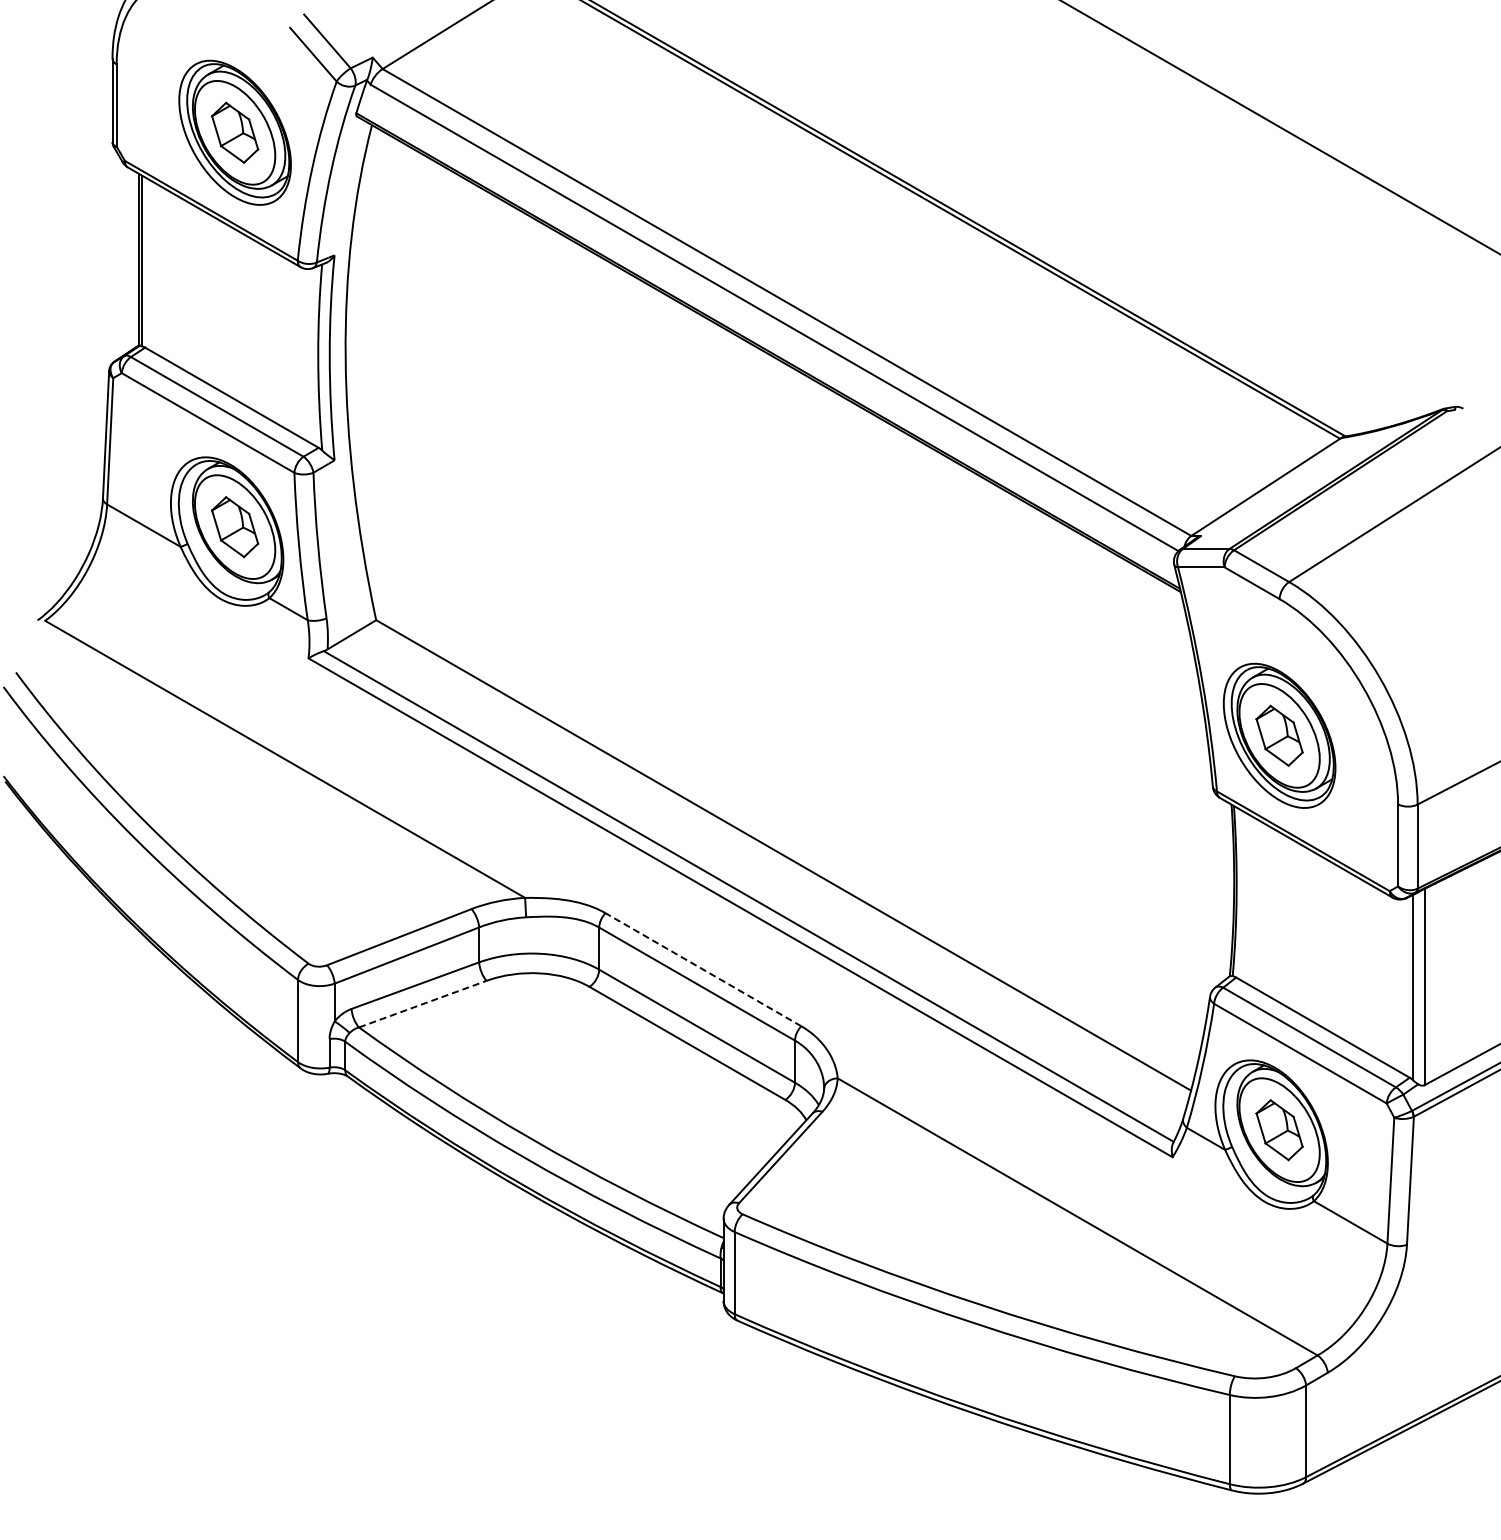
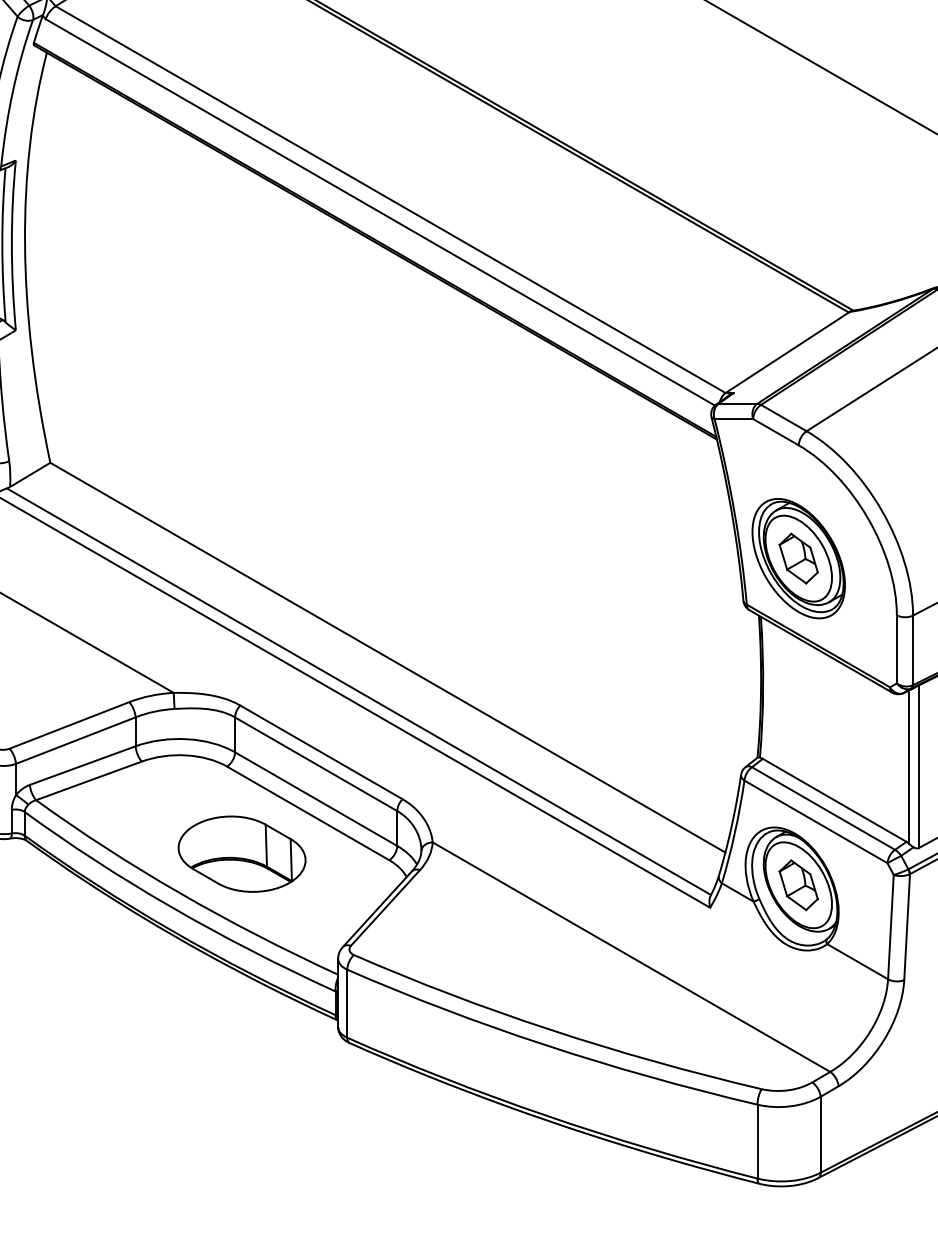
line: (702, 969) -> (320, 752), dashed -> solid
line: (422, 1004) -> (88, 781), dashed -> solid
part: (607, 1092) -> (241, 854), added

